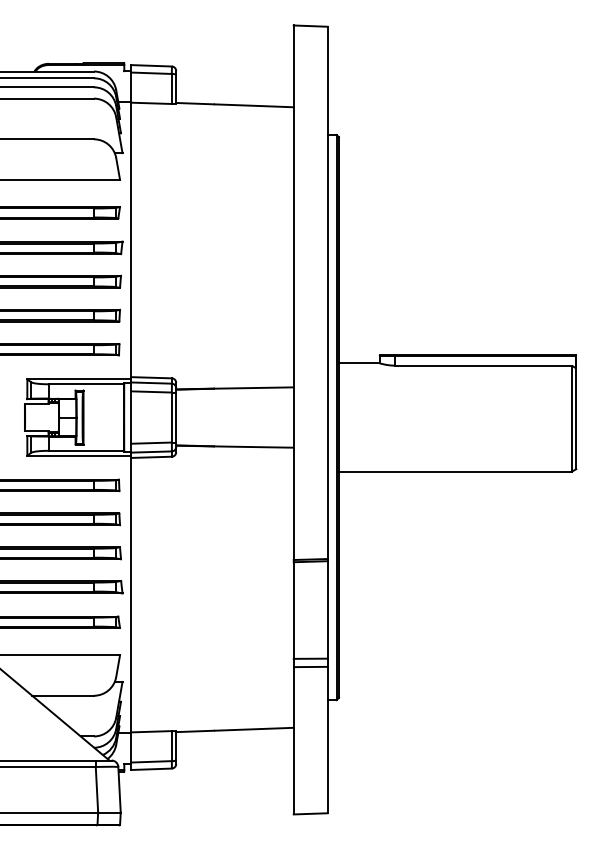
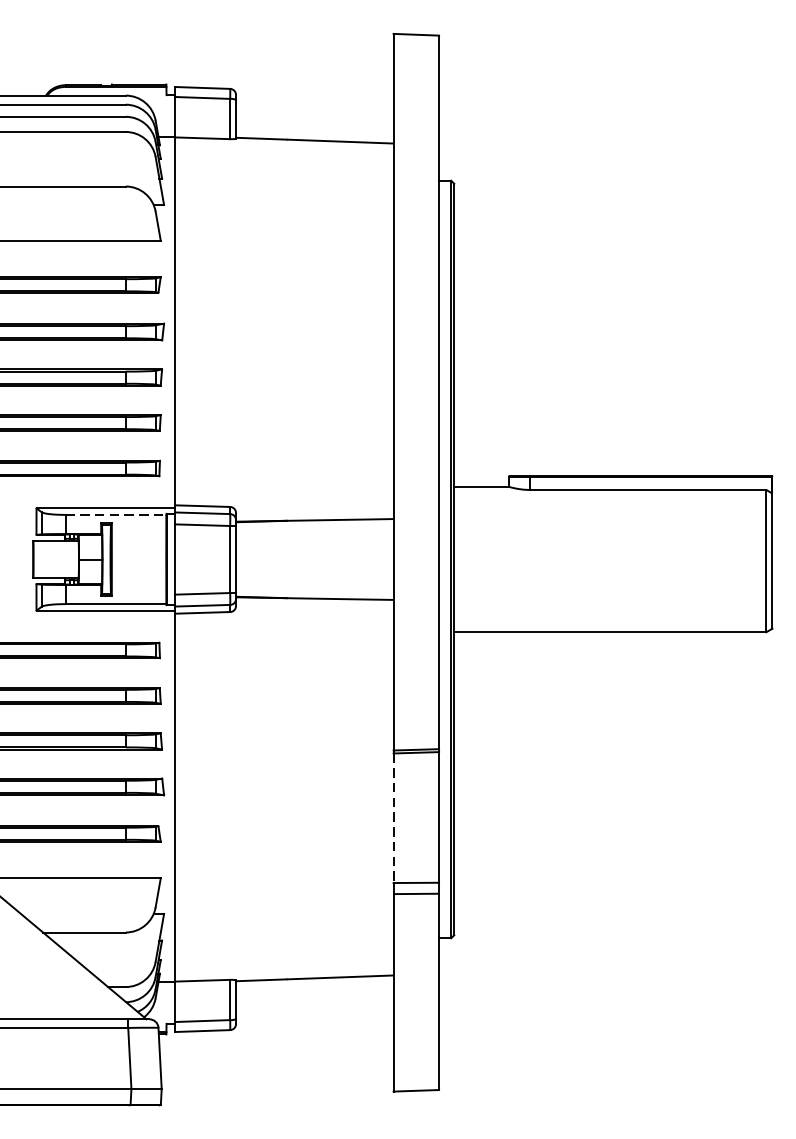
line: (86, 384) -> (115, 515), solid -> dashed
line: (293, 611) -> (393, 819), solid -> dashed

